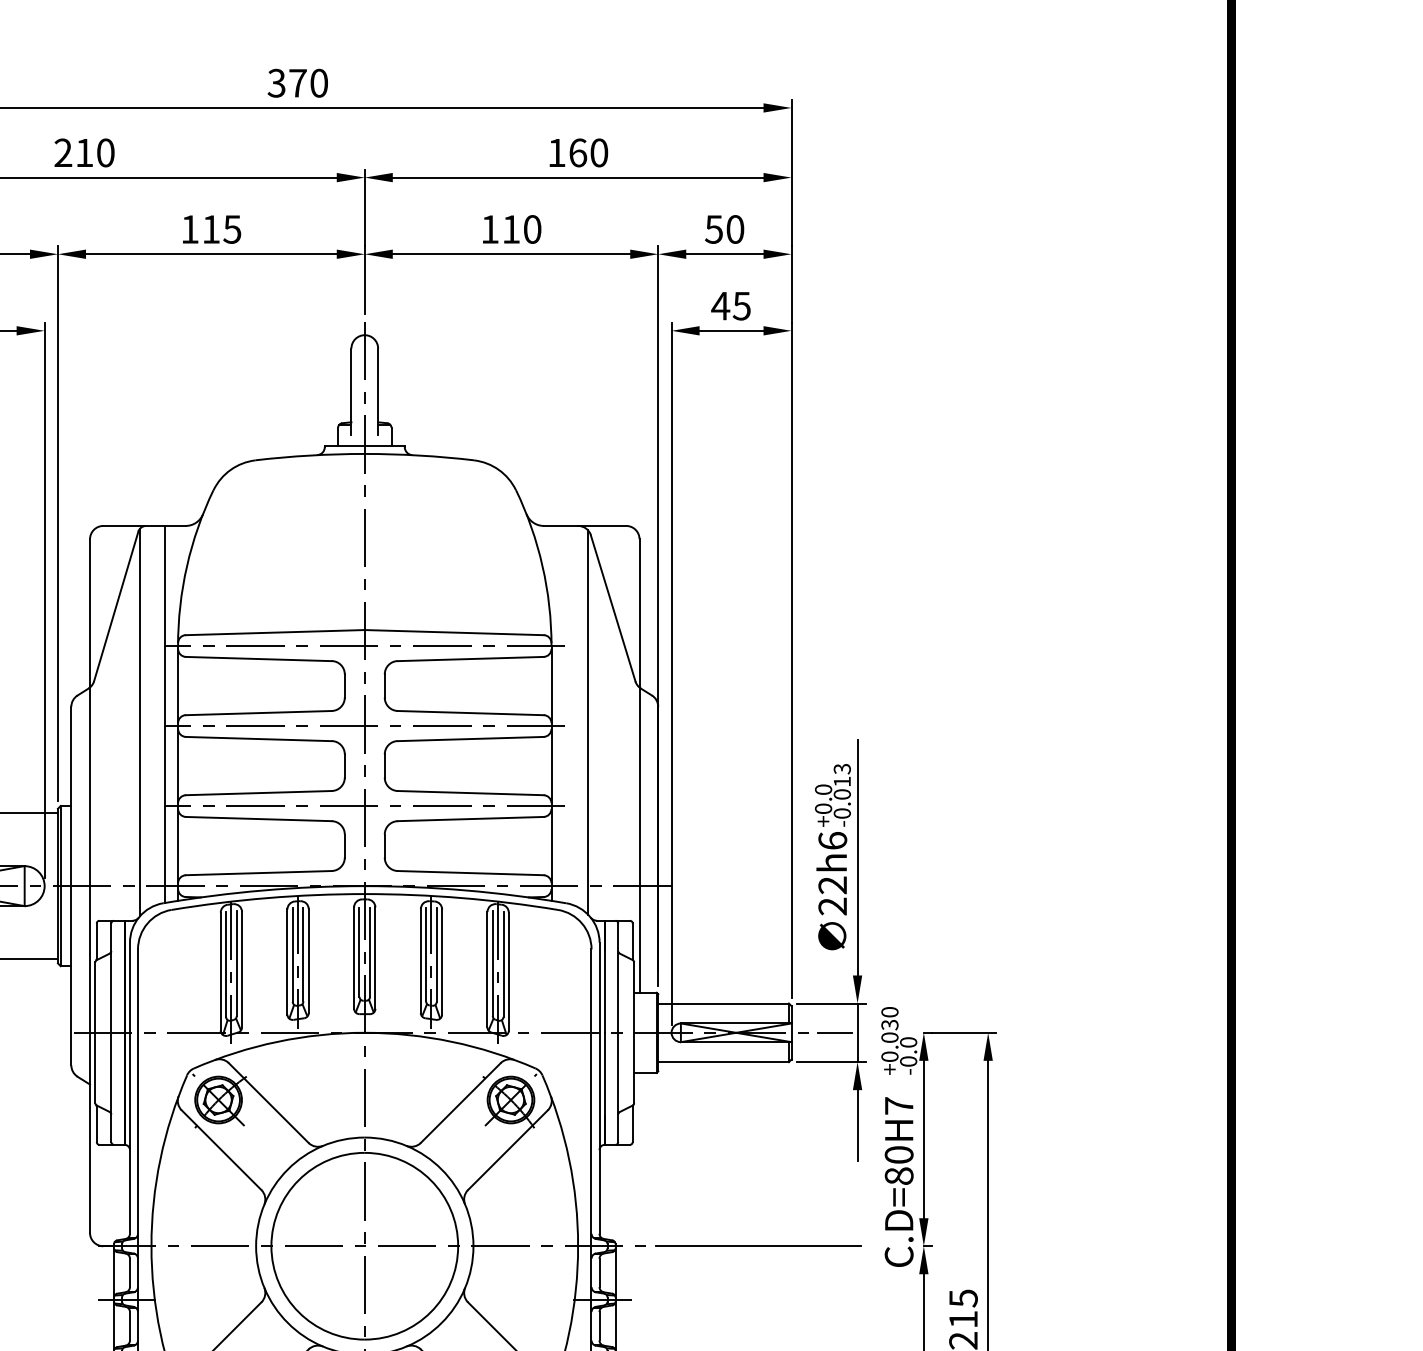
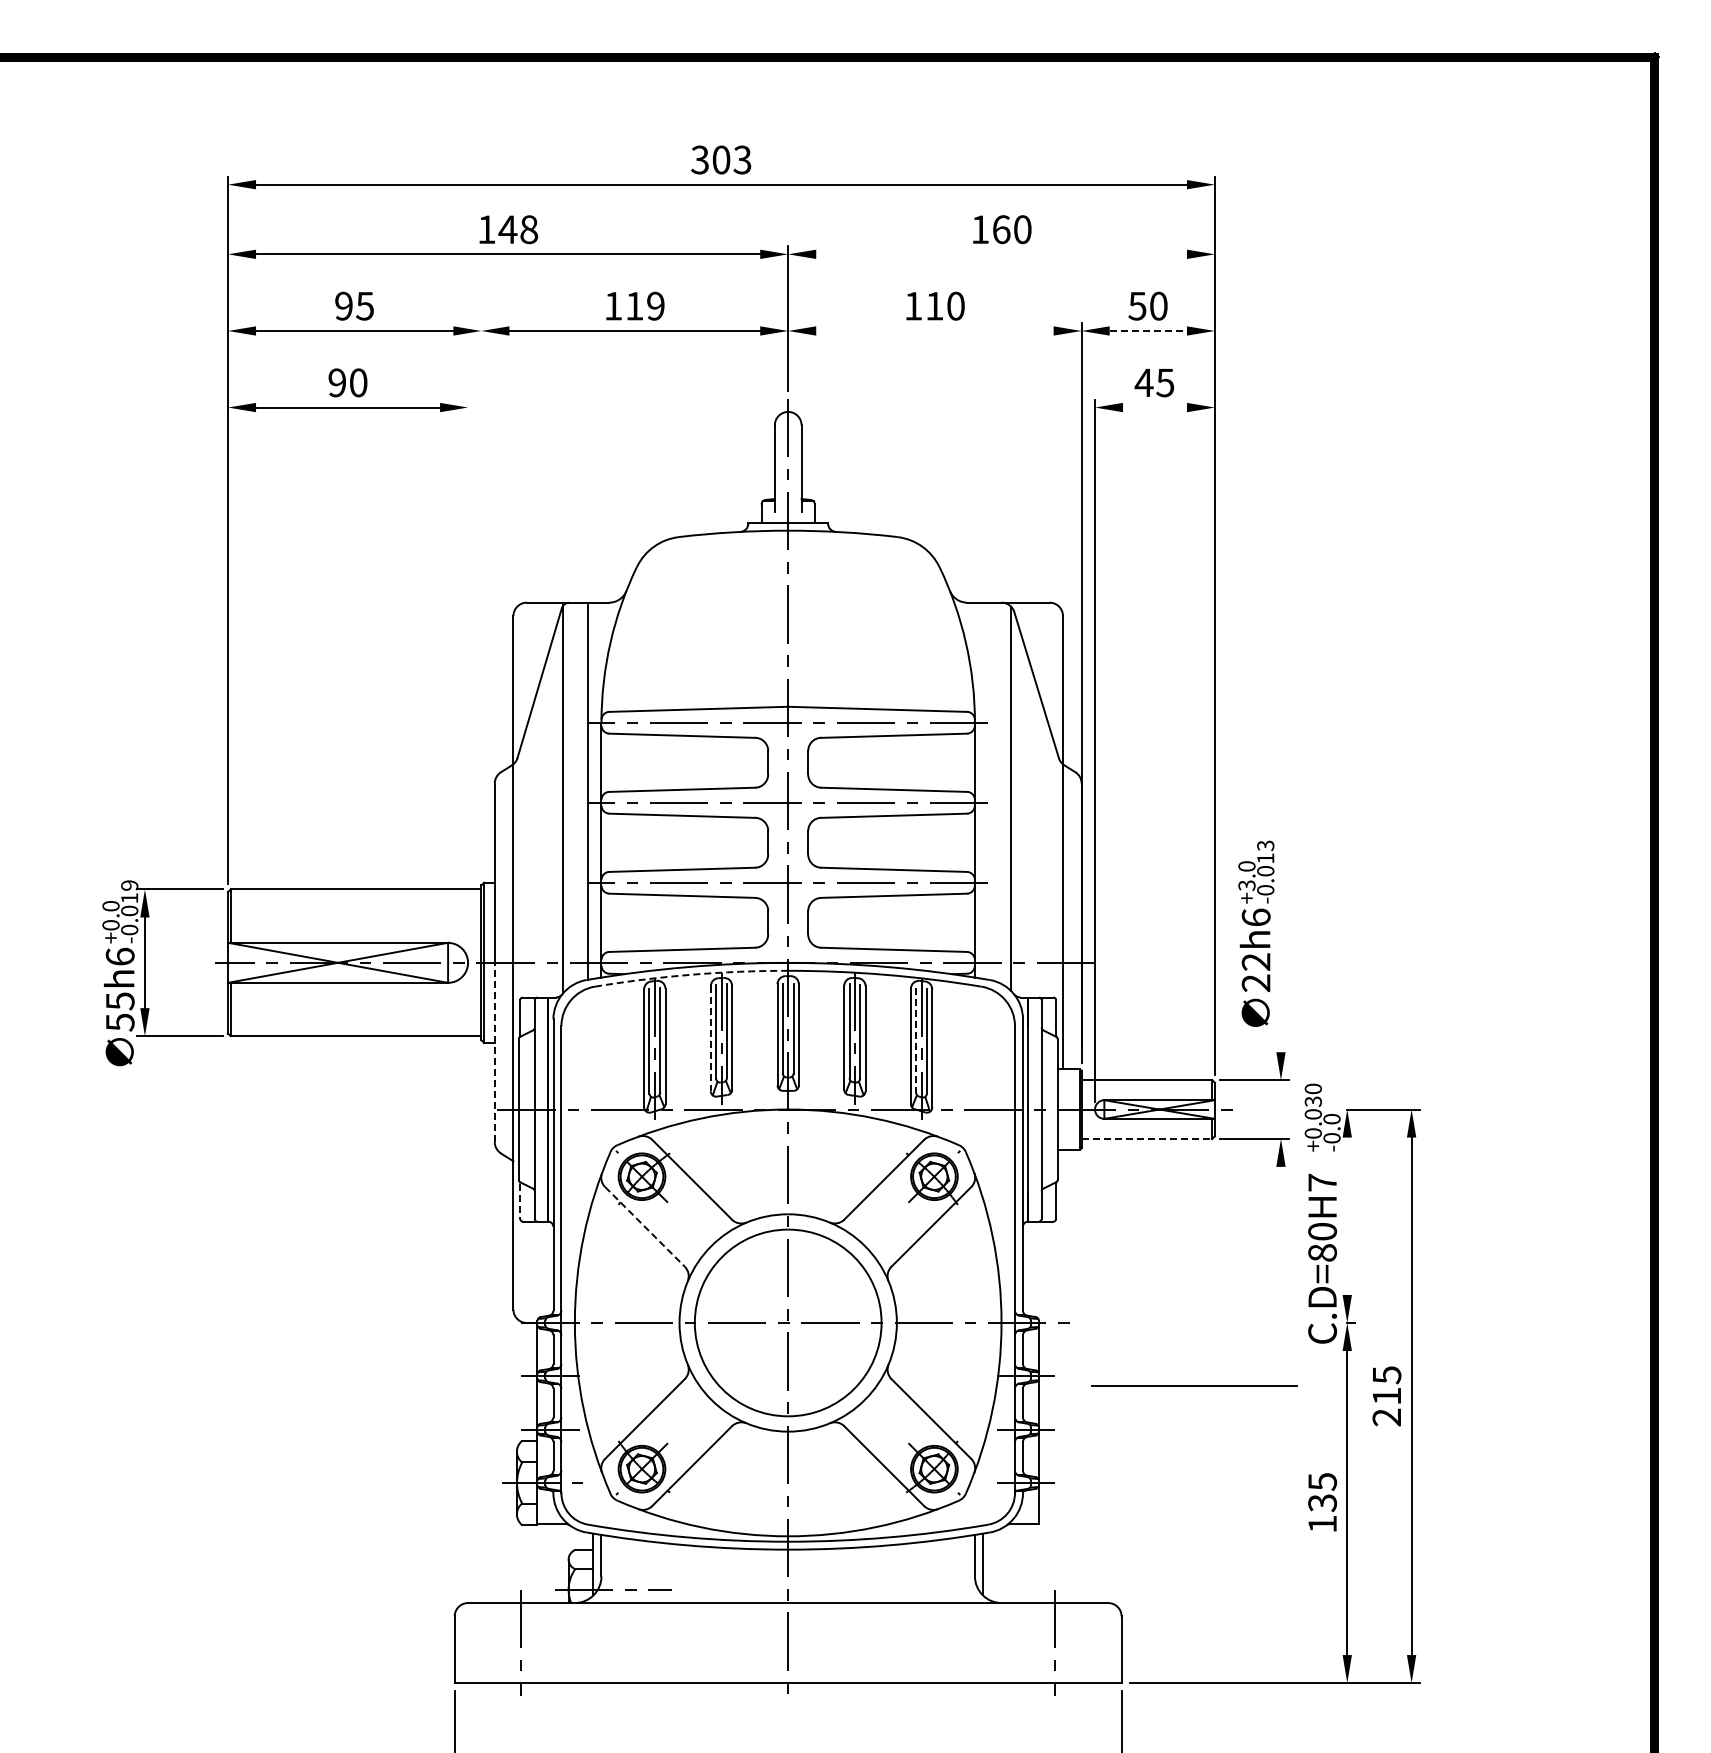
text: (308, 82) -> (731, 159), 370 -> 303
text: (85, 152) -> (508, 229), 210 -> 148
line: (578, 177) -> (1001, 254), removed
text: (232, 228) -> (655, 305), 115 -> 119
line: (511, 253) -> (934, 330), removed
line: (725, 253) -> (1148, 330), solid -> dashed
line: (731, 330) -> (1154, 407), removed
line: (58, 522) -> (481, 599), removed
line: (45, 599) -> (468, 676), removed
text: (823, 808) -> (1246, 885), +0.0 -> +3.0
line: (857, 857) -> (1280, 934), removed
arc: (268, 897) -> (691, 974), solid -> dashed
line: (287, 961) -> (710, 1038), solid -> dashed
line: (493, 963) -> (916, 1040), solid -> dashed
line: (71, 975) -> (494, 1052), solid -> dashed
line: (835, 1032) -> (1258, 1109), removed
line: (857, 1032) -> (1280, 1109), removed
line: (724, 1061) -> (1147, 1138), solid -> dashed
line: (97, 1124) -> (520, 1201), solid -> dashed
line: (857, 1124) -> (1280, 1201), removed
line: (924, 1138) -> (1347, 1215), removed
line: (222, 1150) -> (645, 1227), solid -> dashed
line: (758, 1245) -> (1194, 1385), moved

